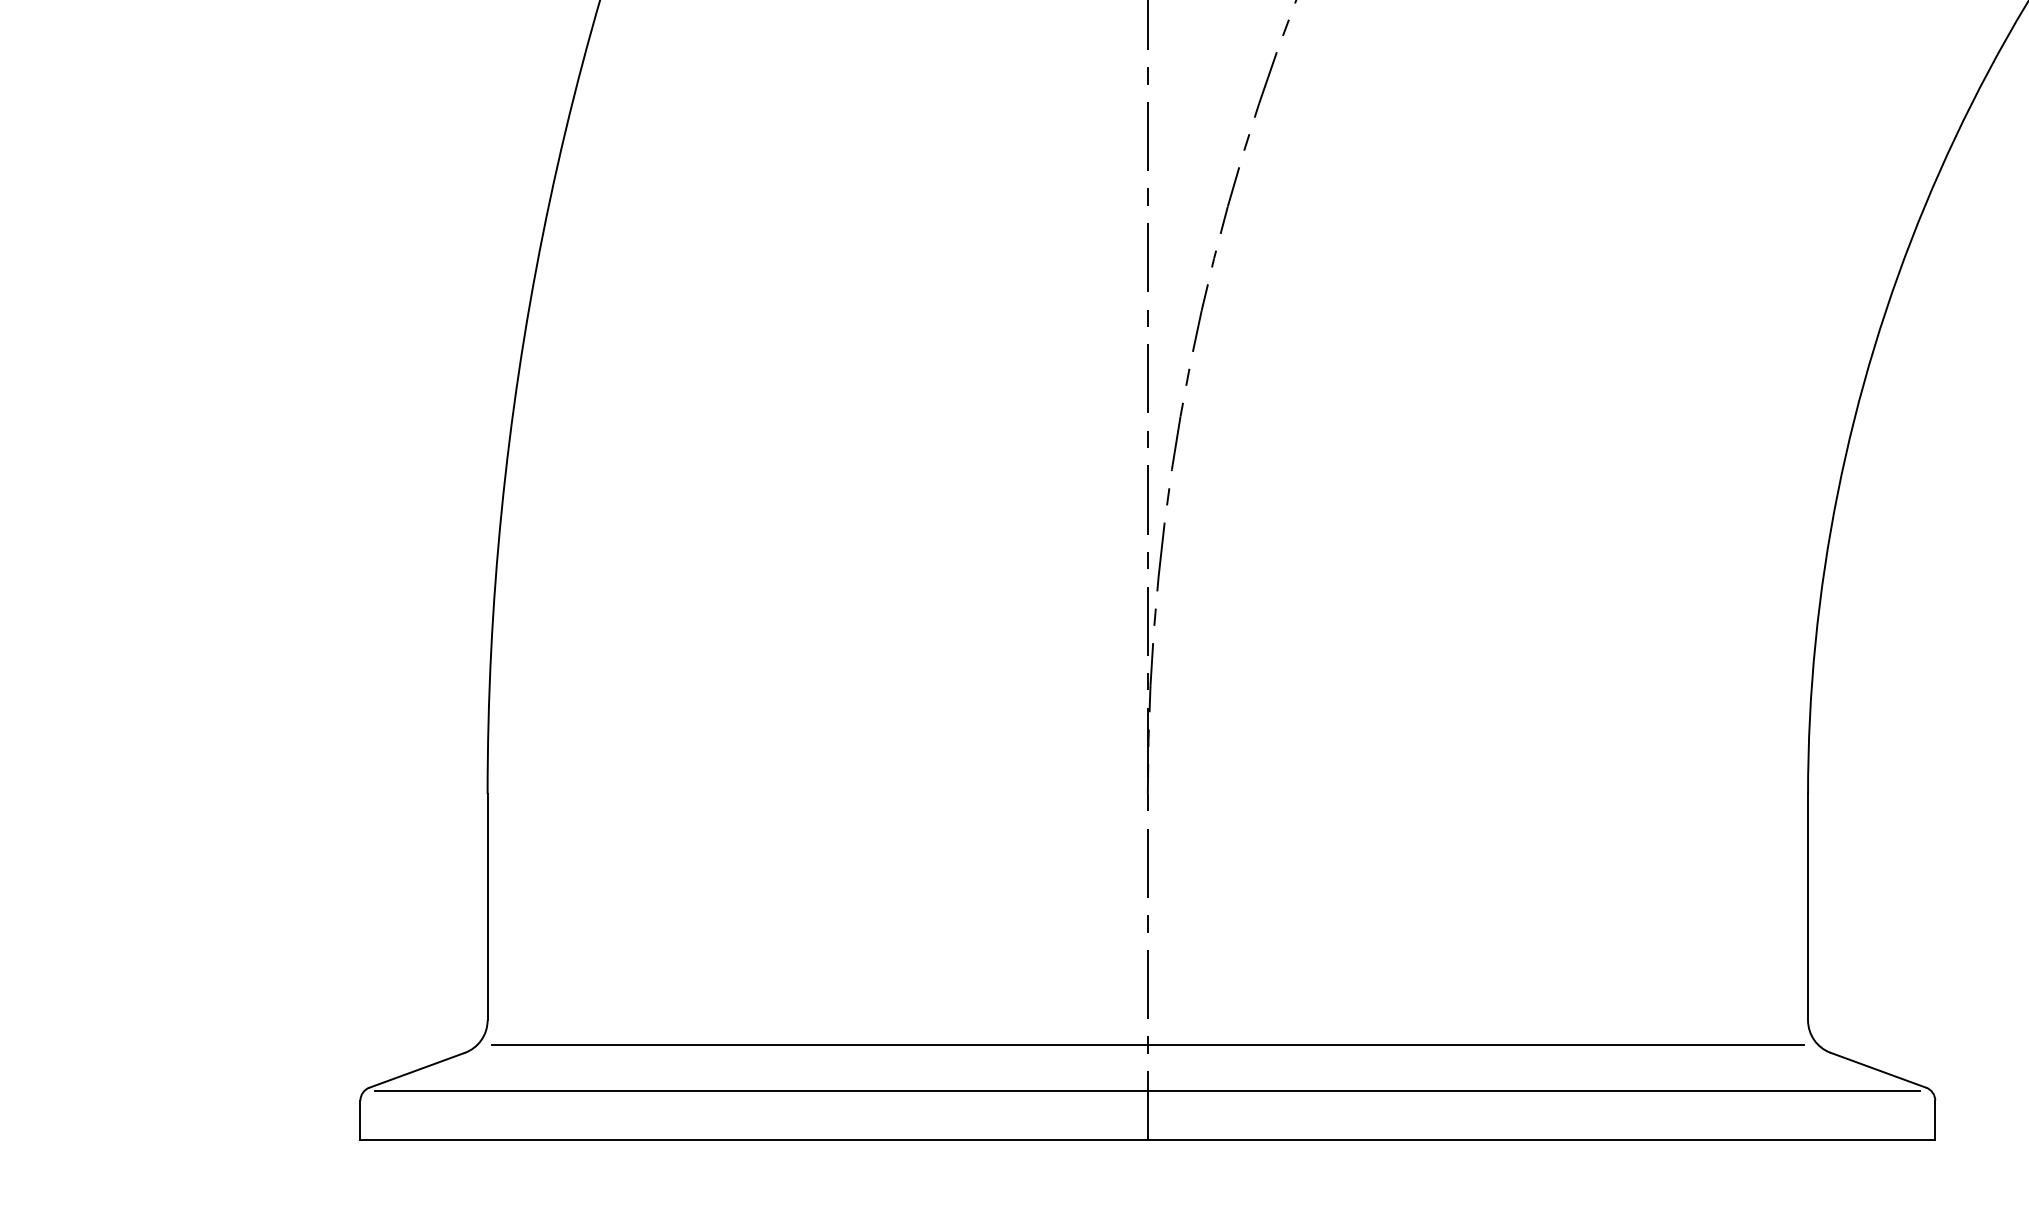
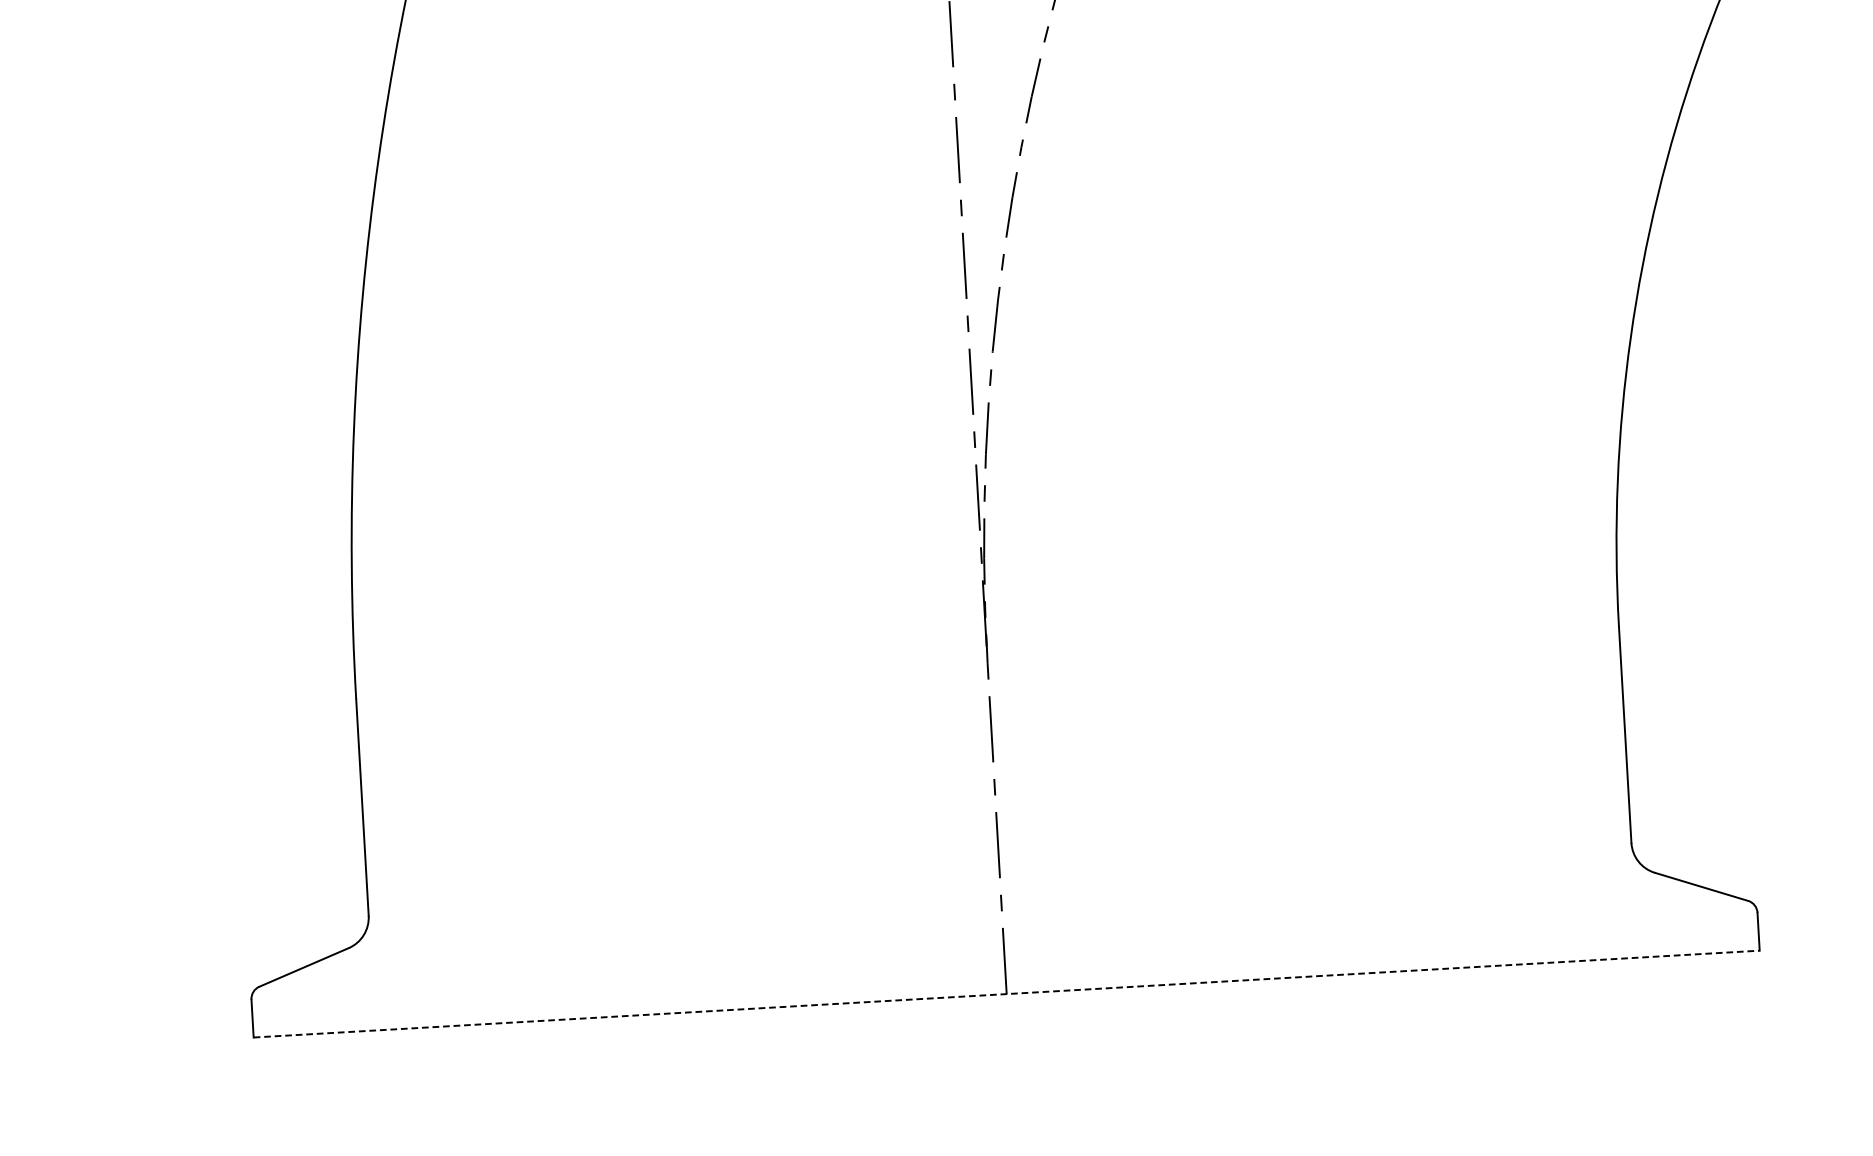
line: (1147, 1044) -> (1001, 902), removed
line: (1147, 1090) -> (1003, 946), removed
line: (1148, 1140) -> (1007, 994), solid -> dashed

